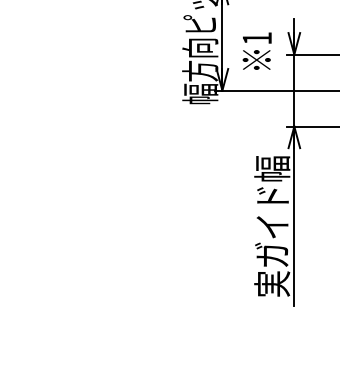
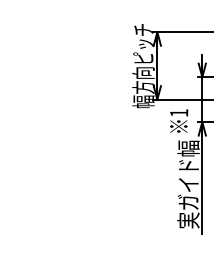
text: (257, 50) -> (179, 120), moved

